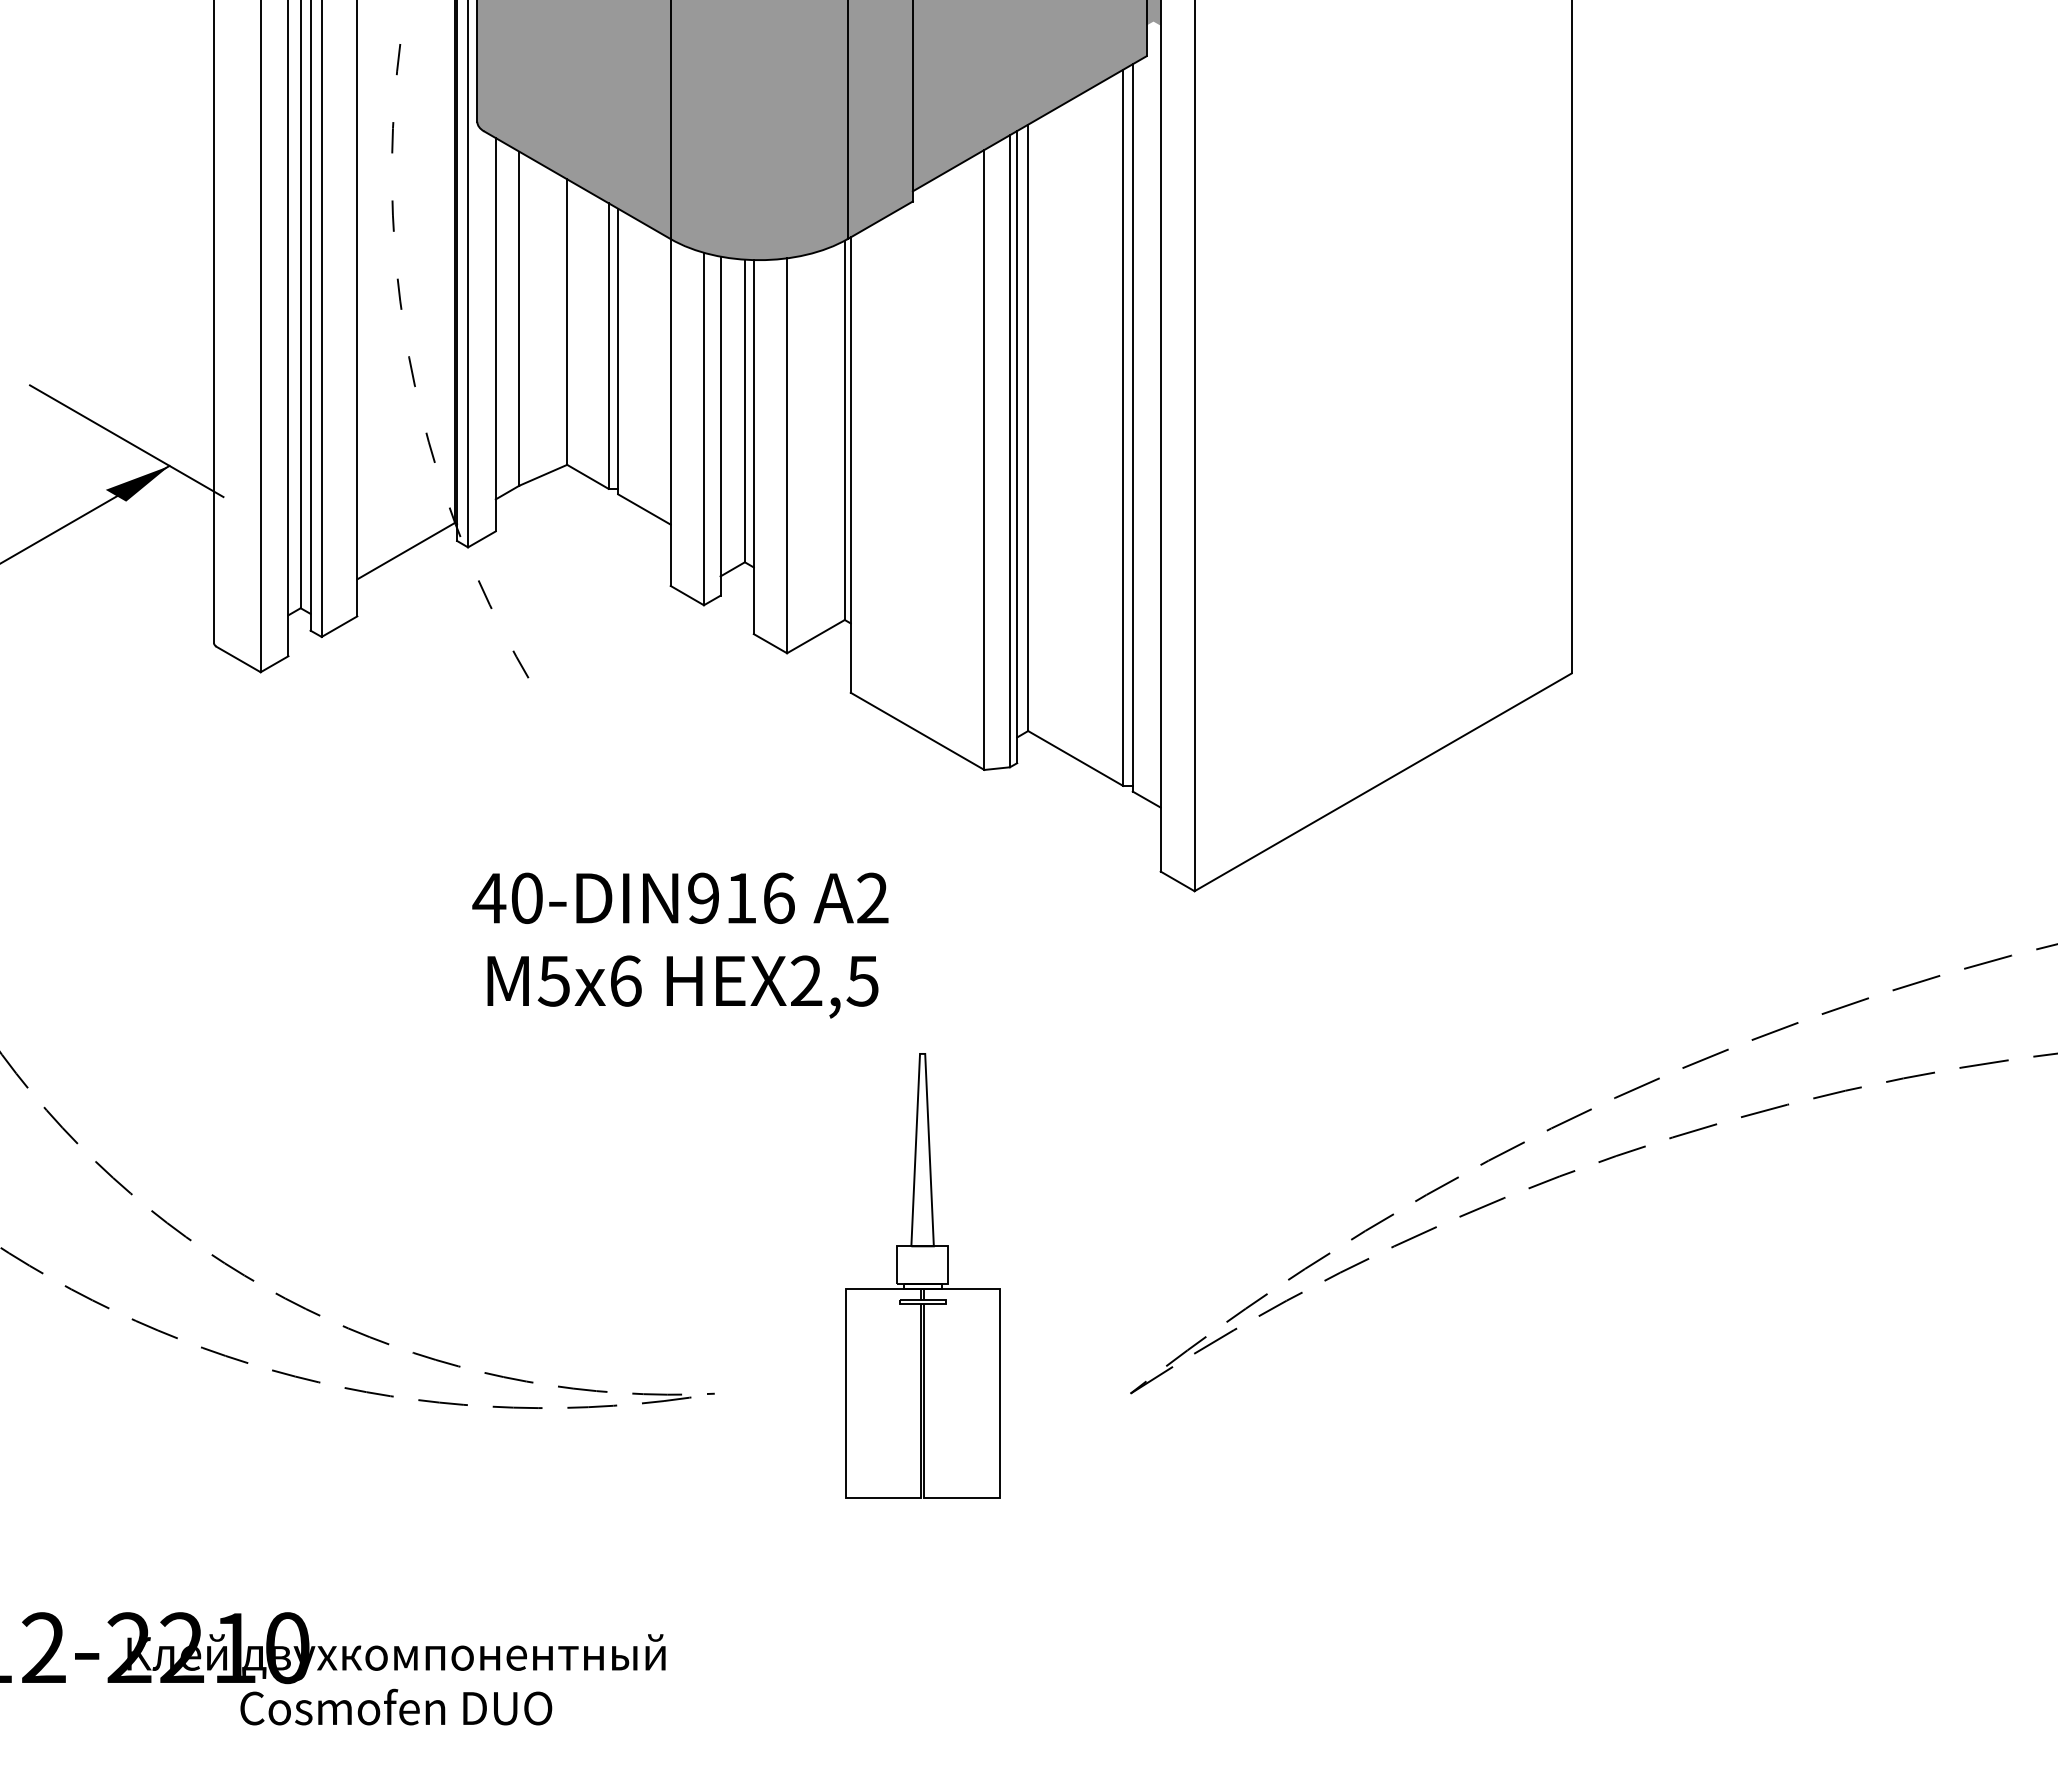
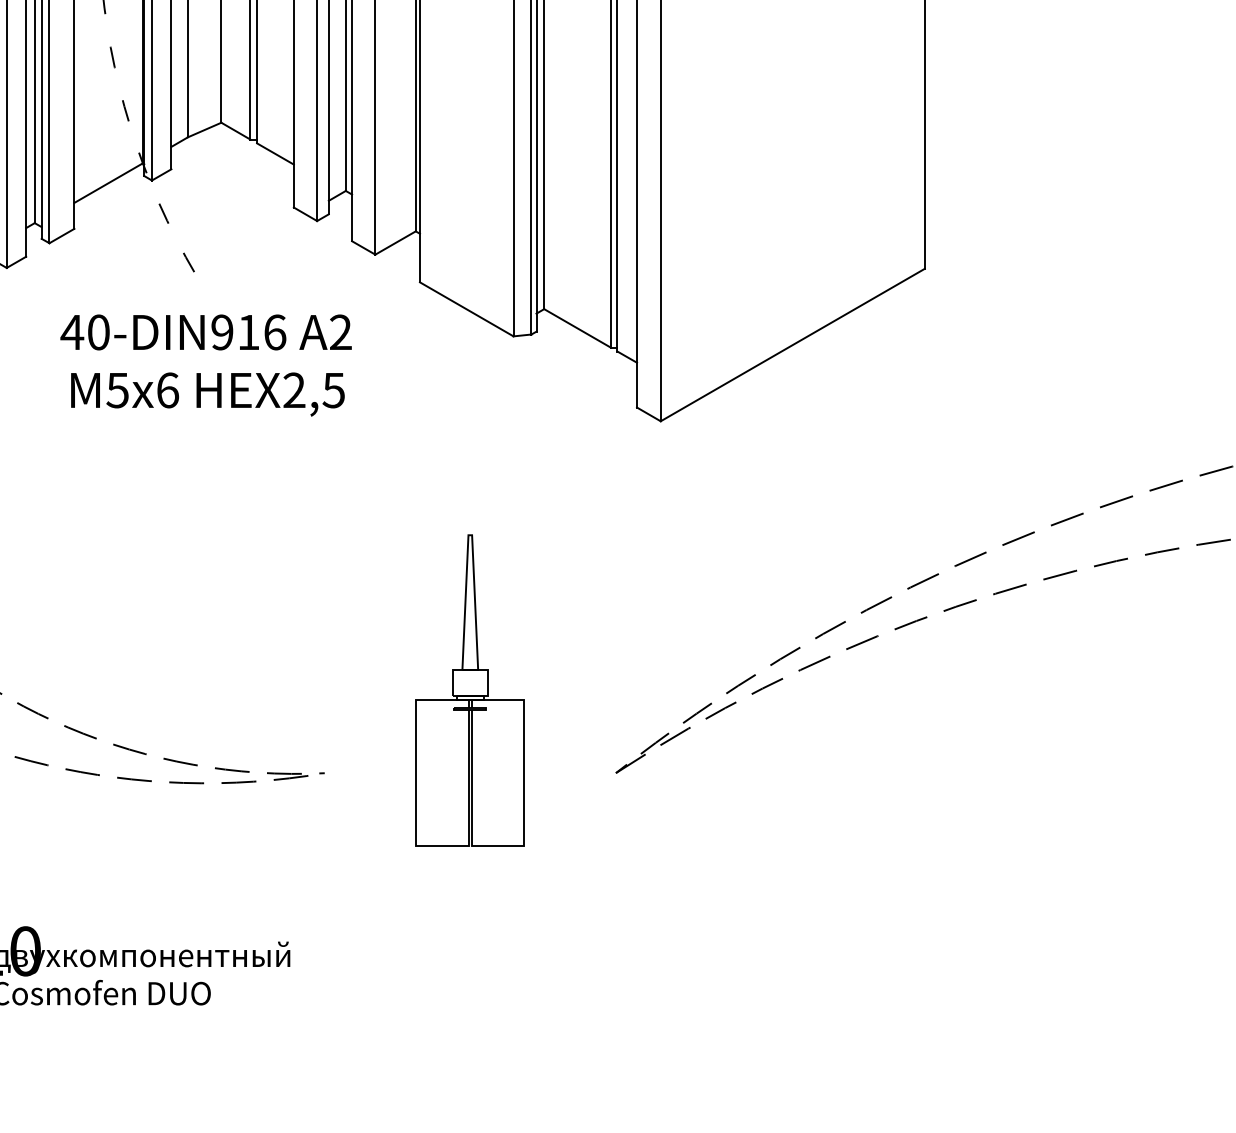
text: (680, 945) -> (206, 365), moved

